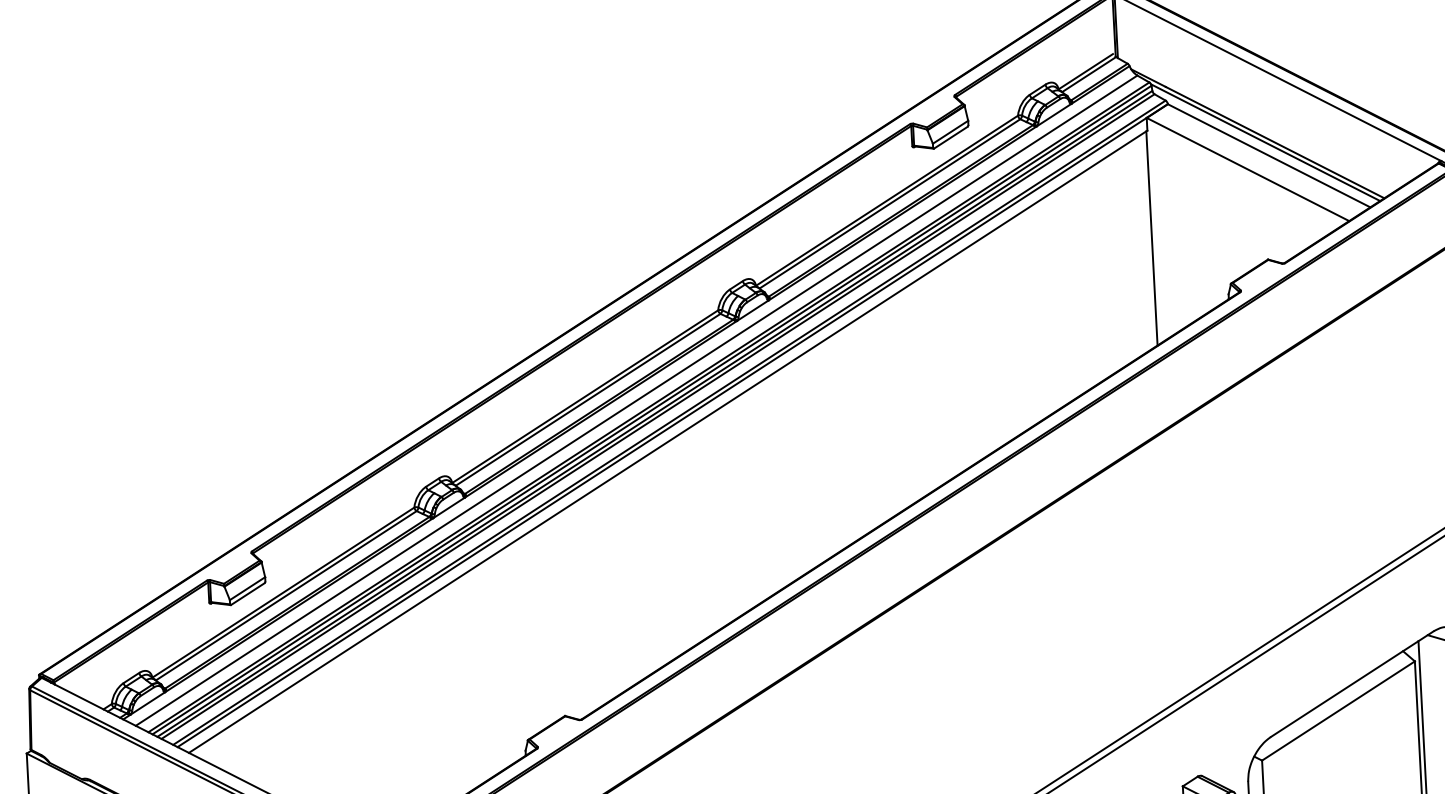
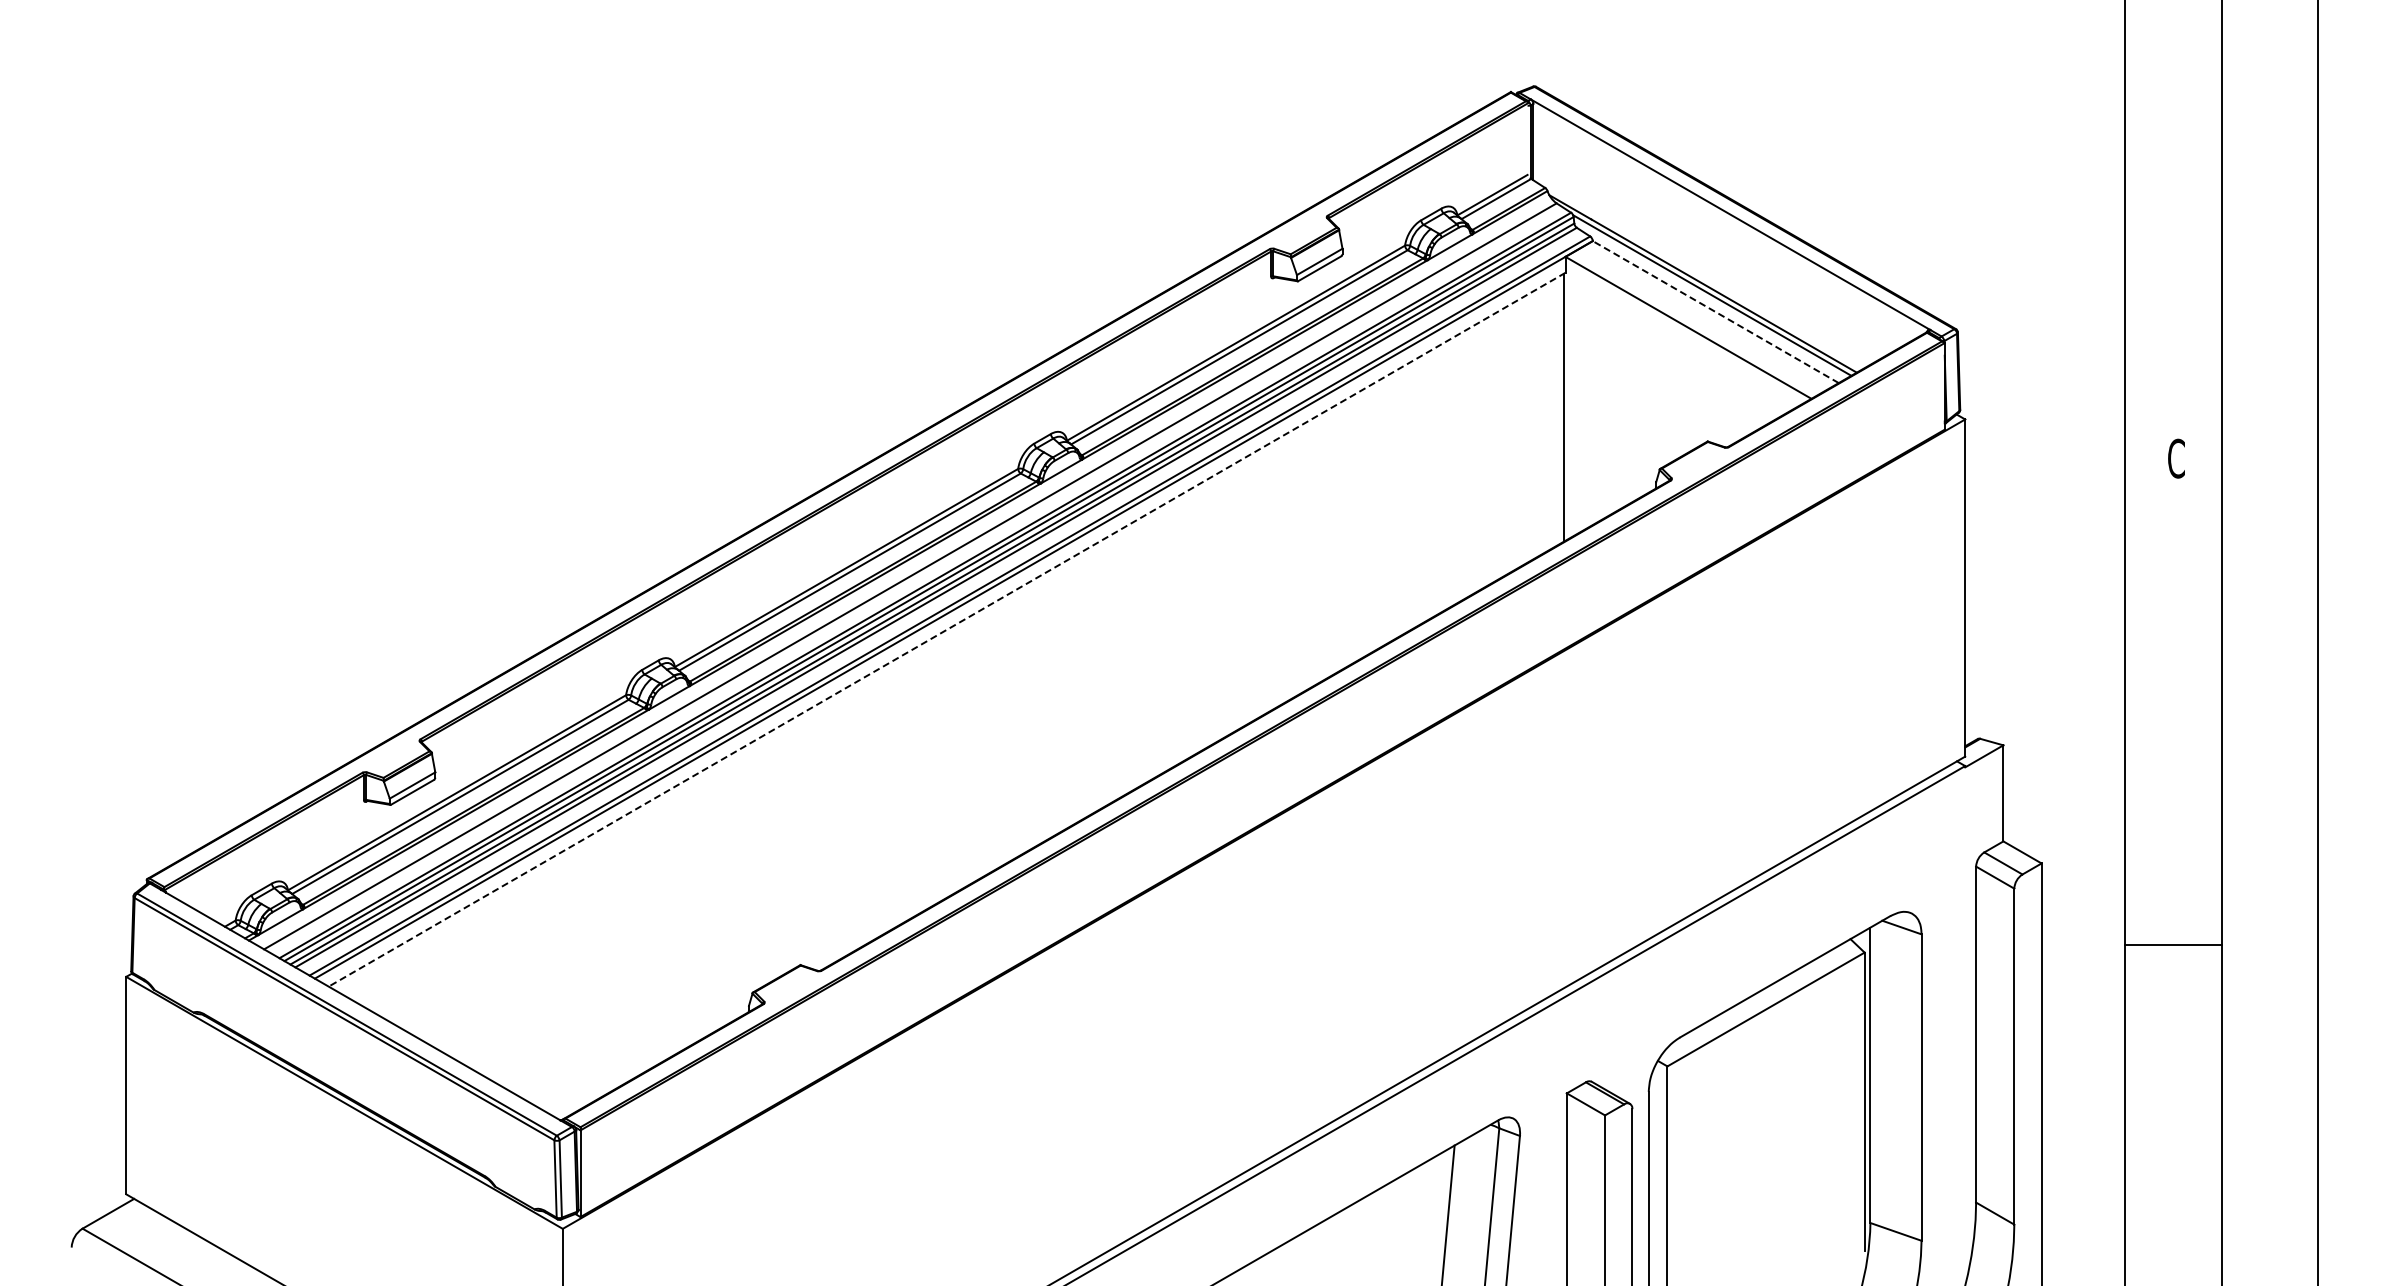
line: (1268, 155) -> (1715, 311), solid -> dashed
line: (667, 441) -> (946, 629), solid -> dashed

